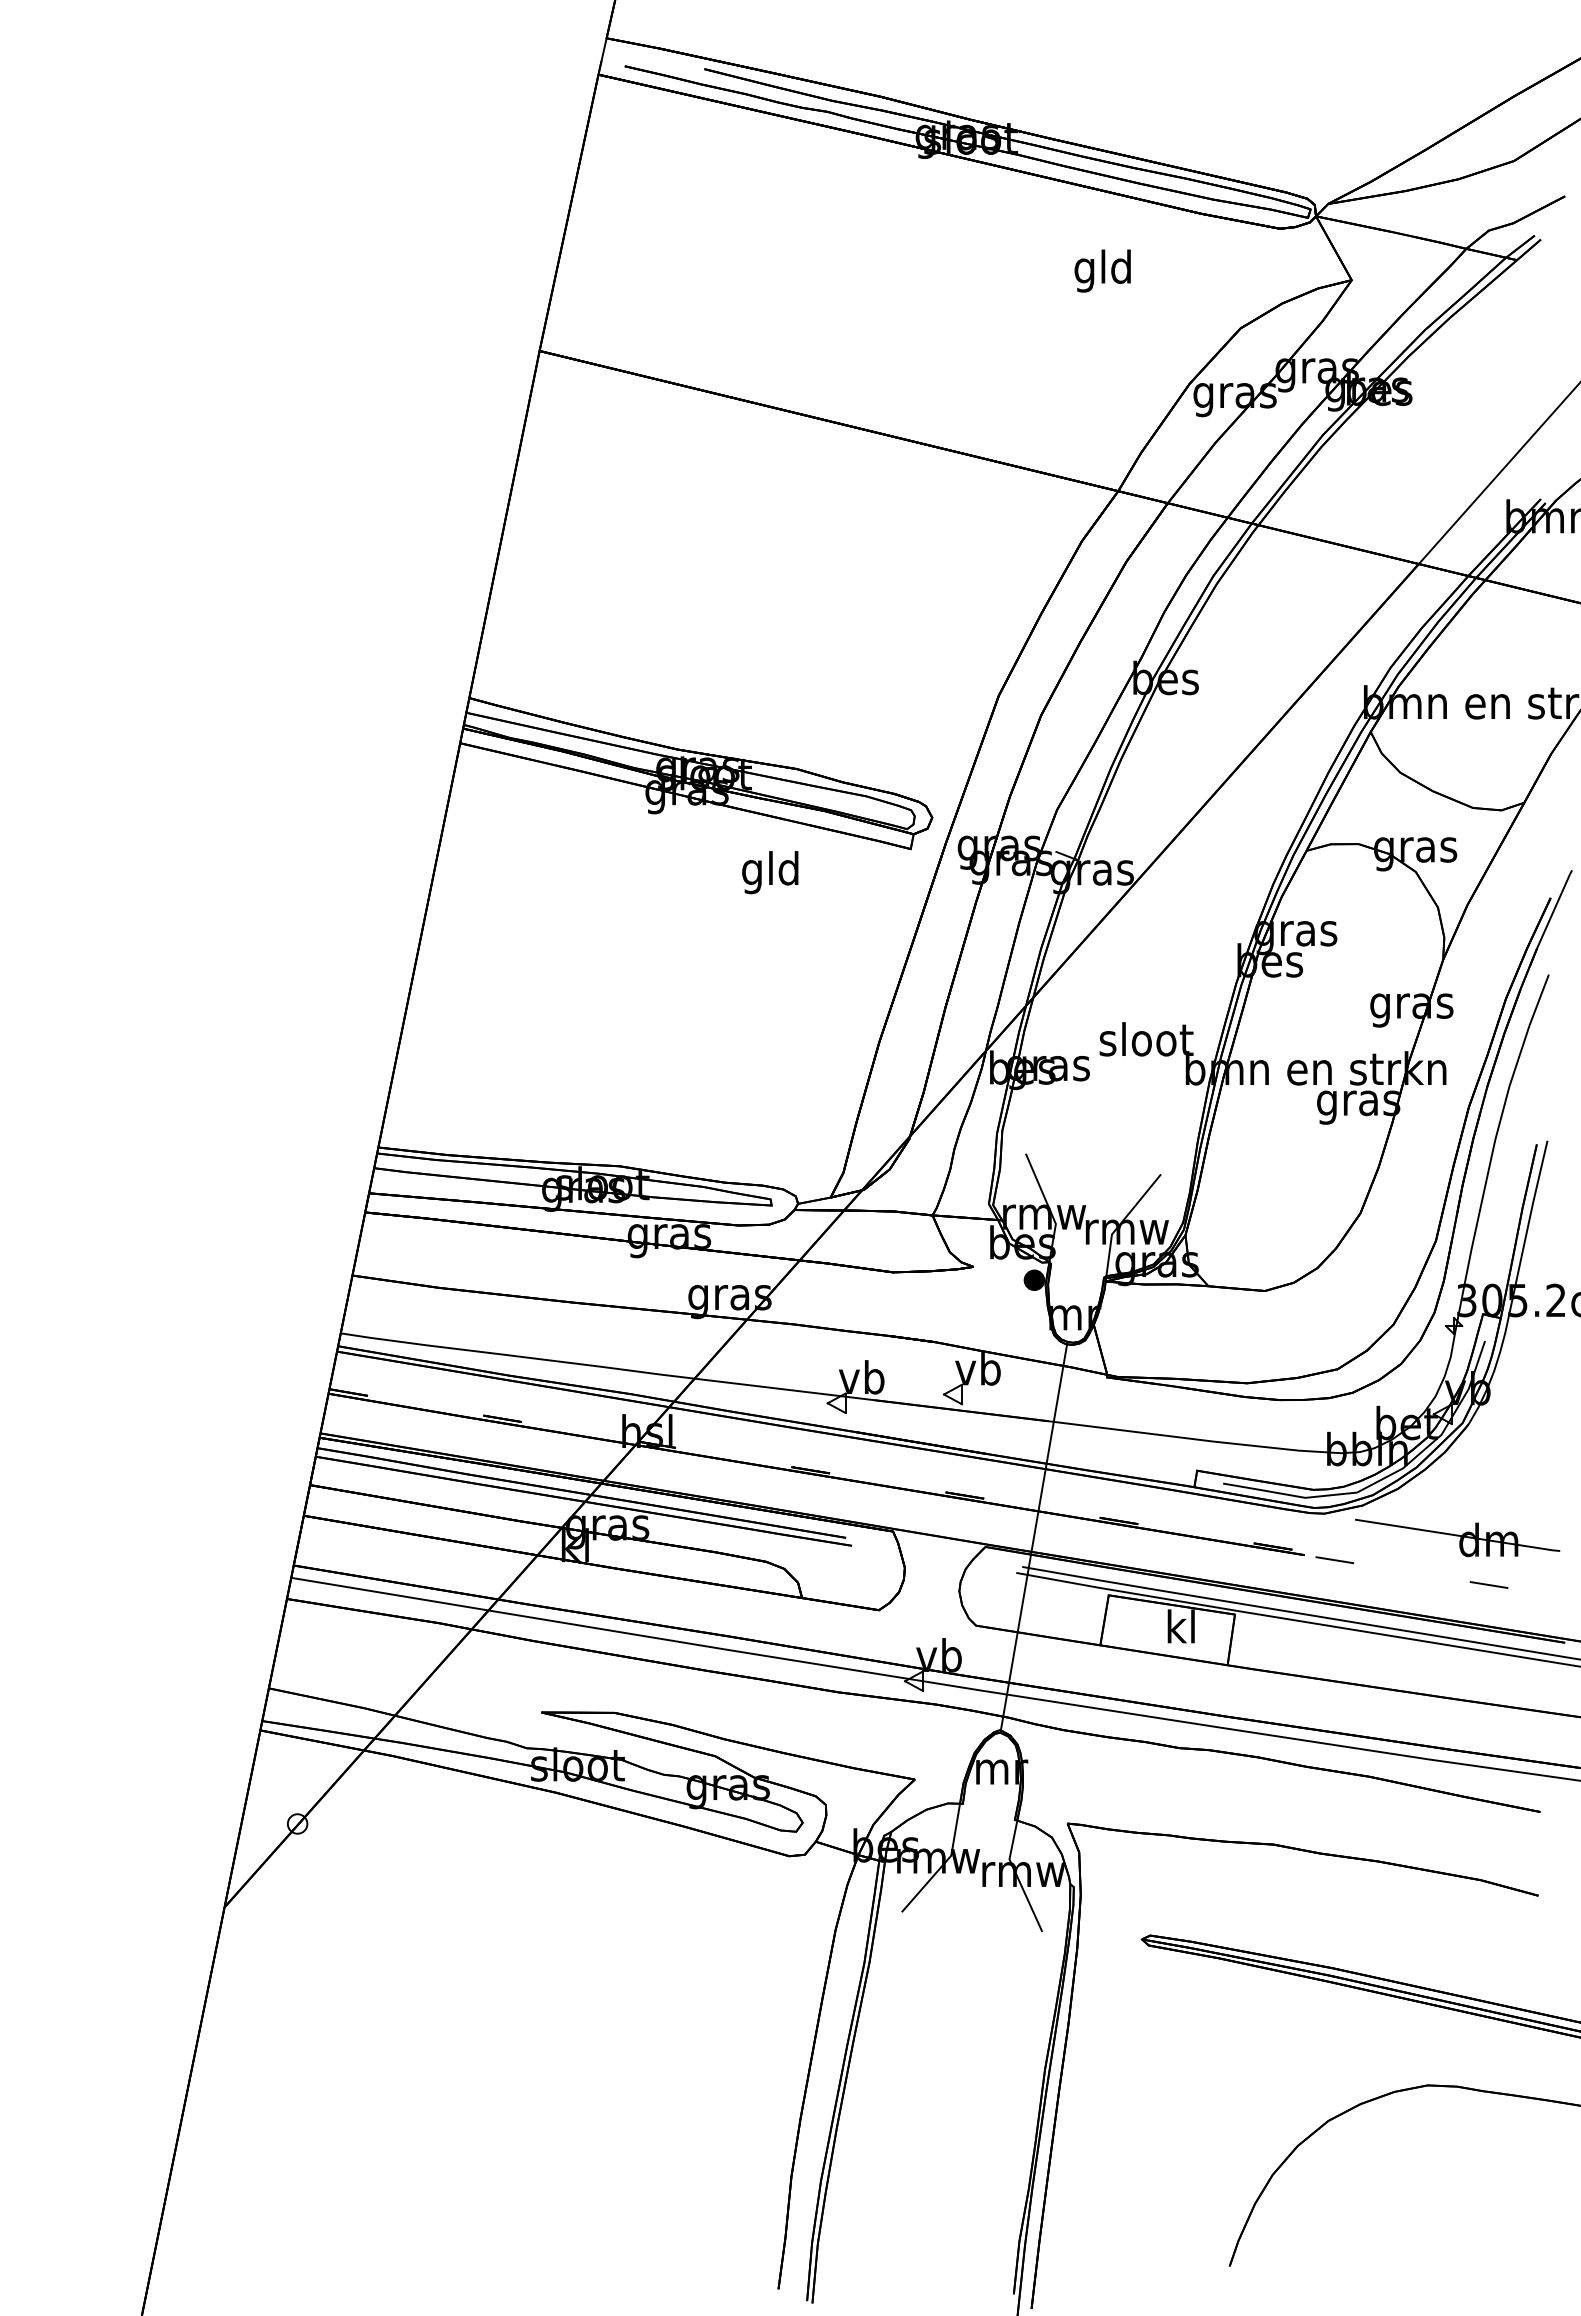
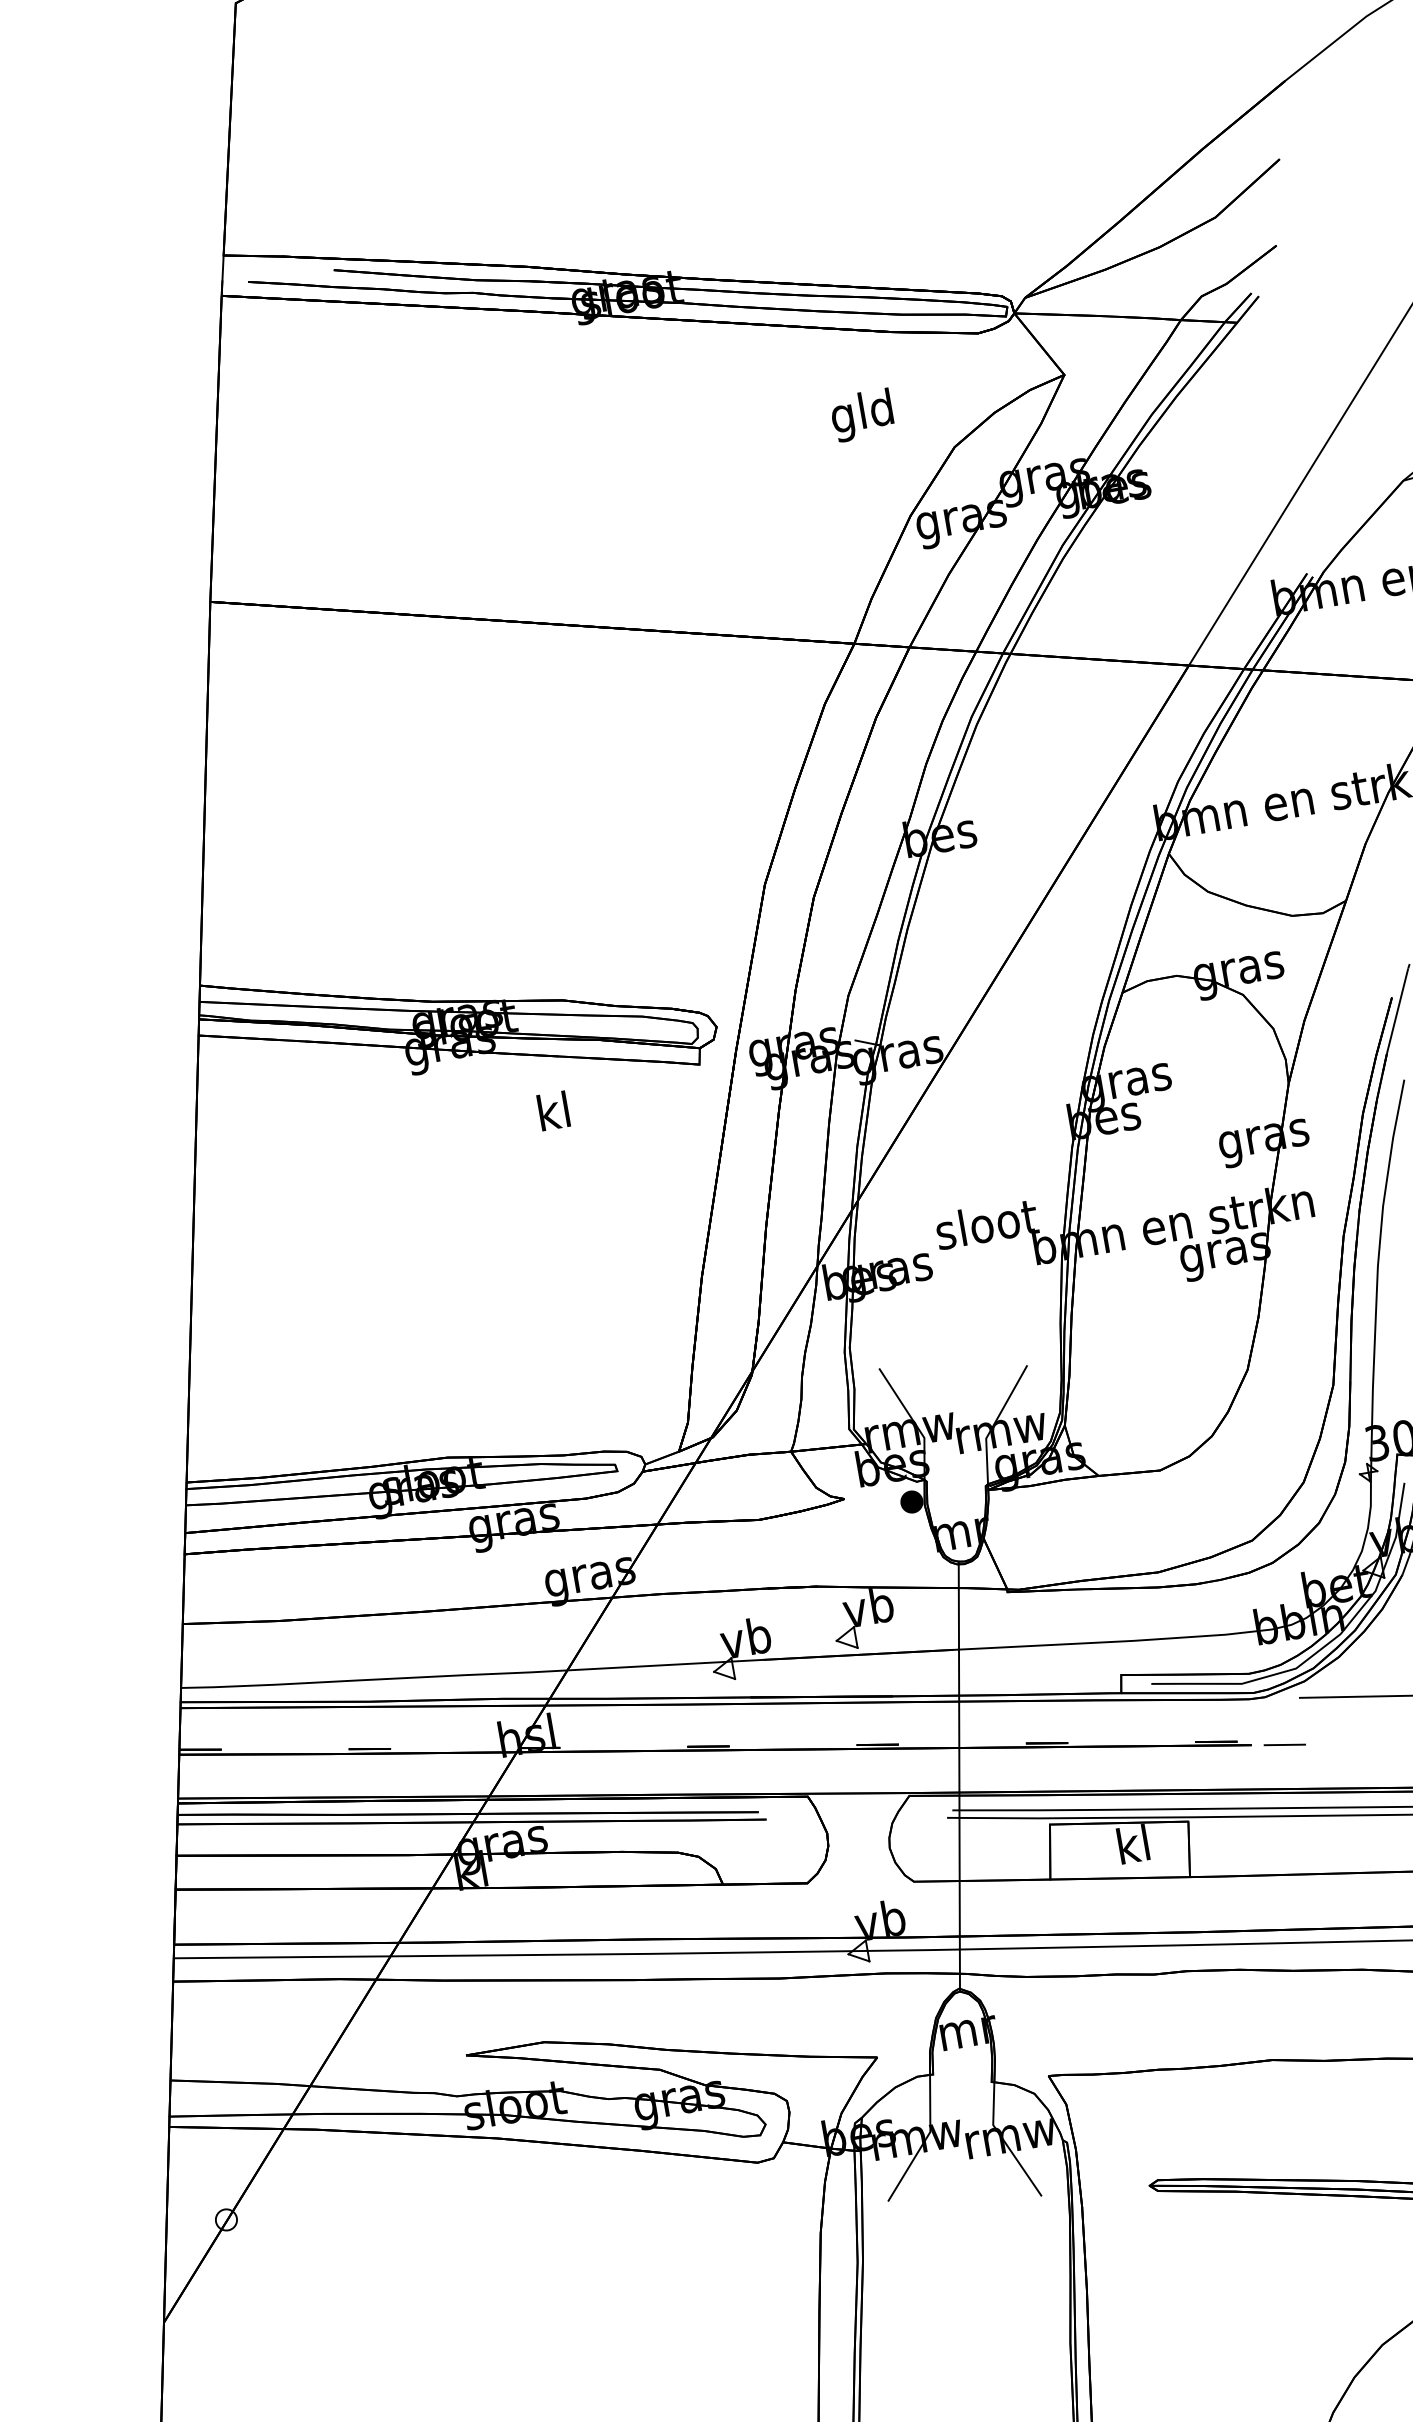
text: (1102, 270) -> (862, 414), moved
text: (770, 872) -> (554, 1115), gld -> kl

